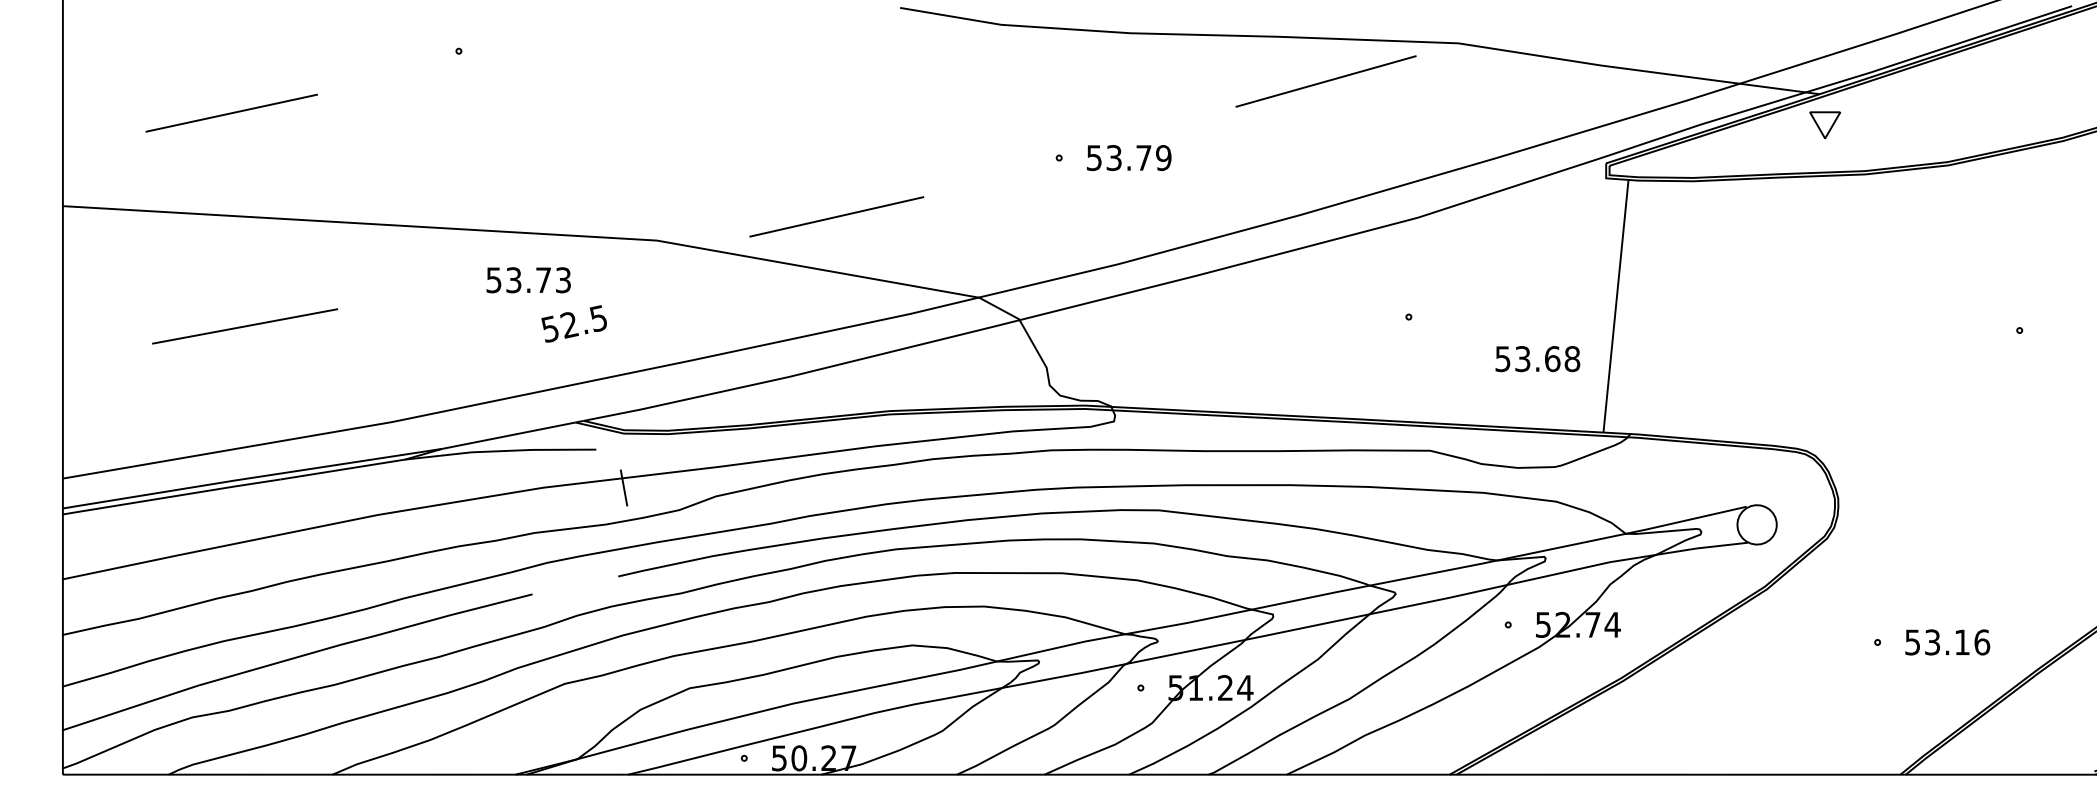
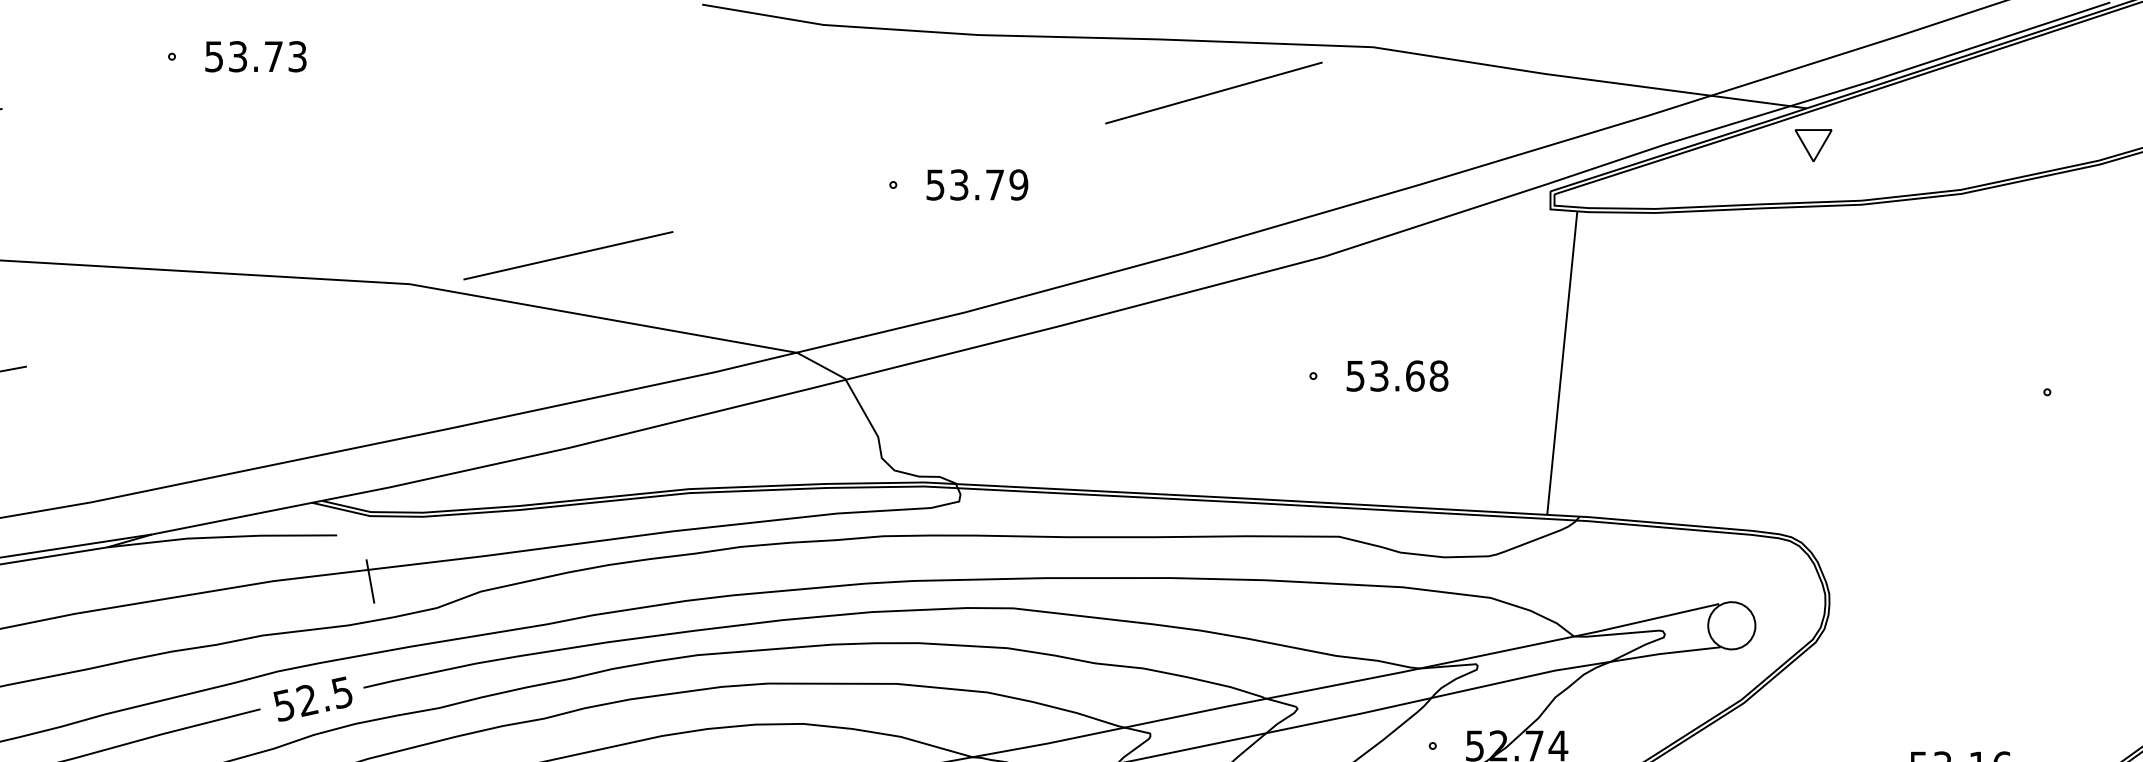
line: (836, 216) -> (568, 255), moved
text: (528, 280) -> (255, 57), moved
text: (573, 323) -> (312, 698), moved
text: (1537, 359) -> (1397, 376), moved

